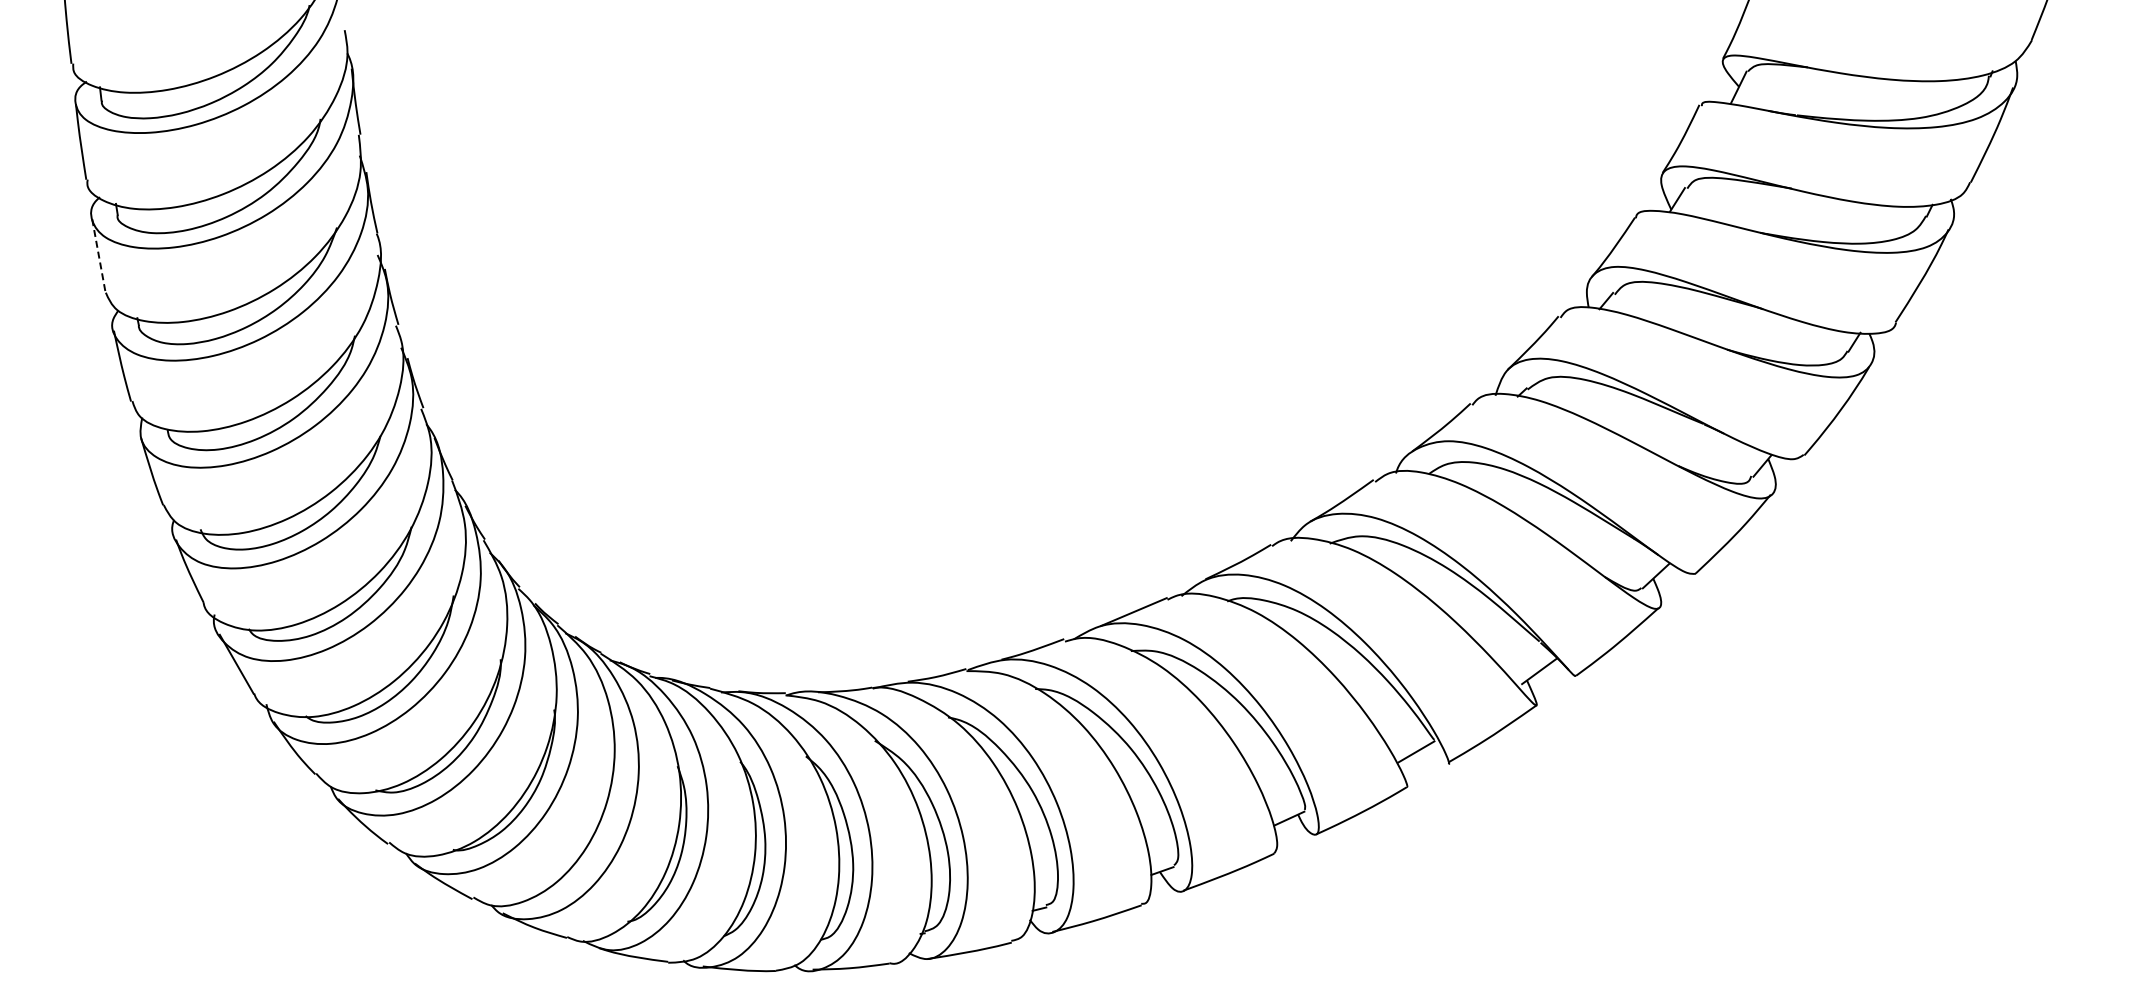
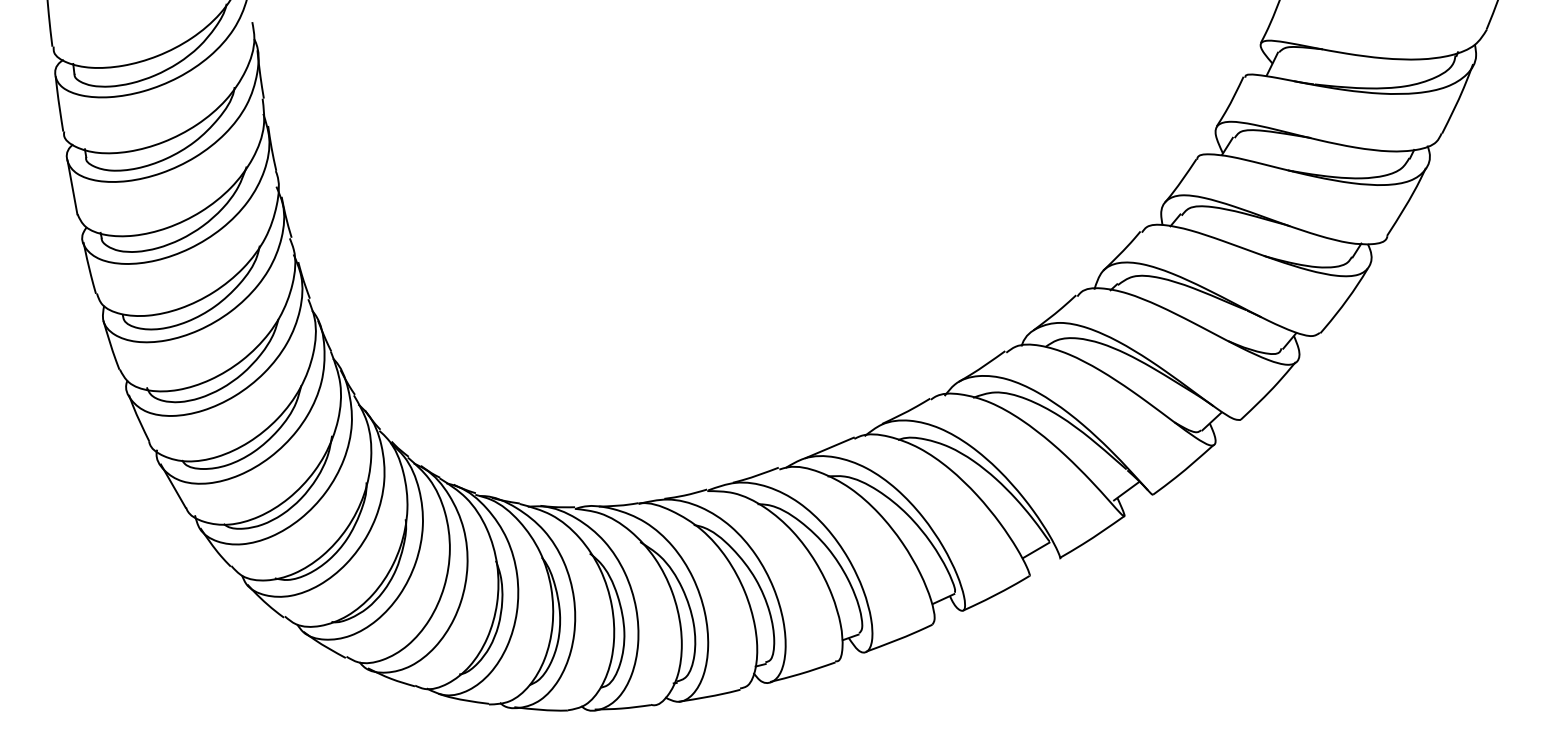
line: (99, 256) -> (72, 187), dashed -> solid

